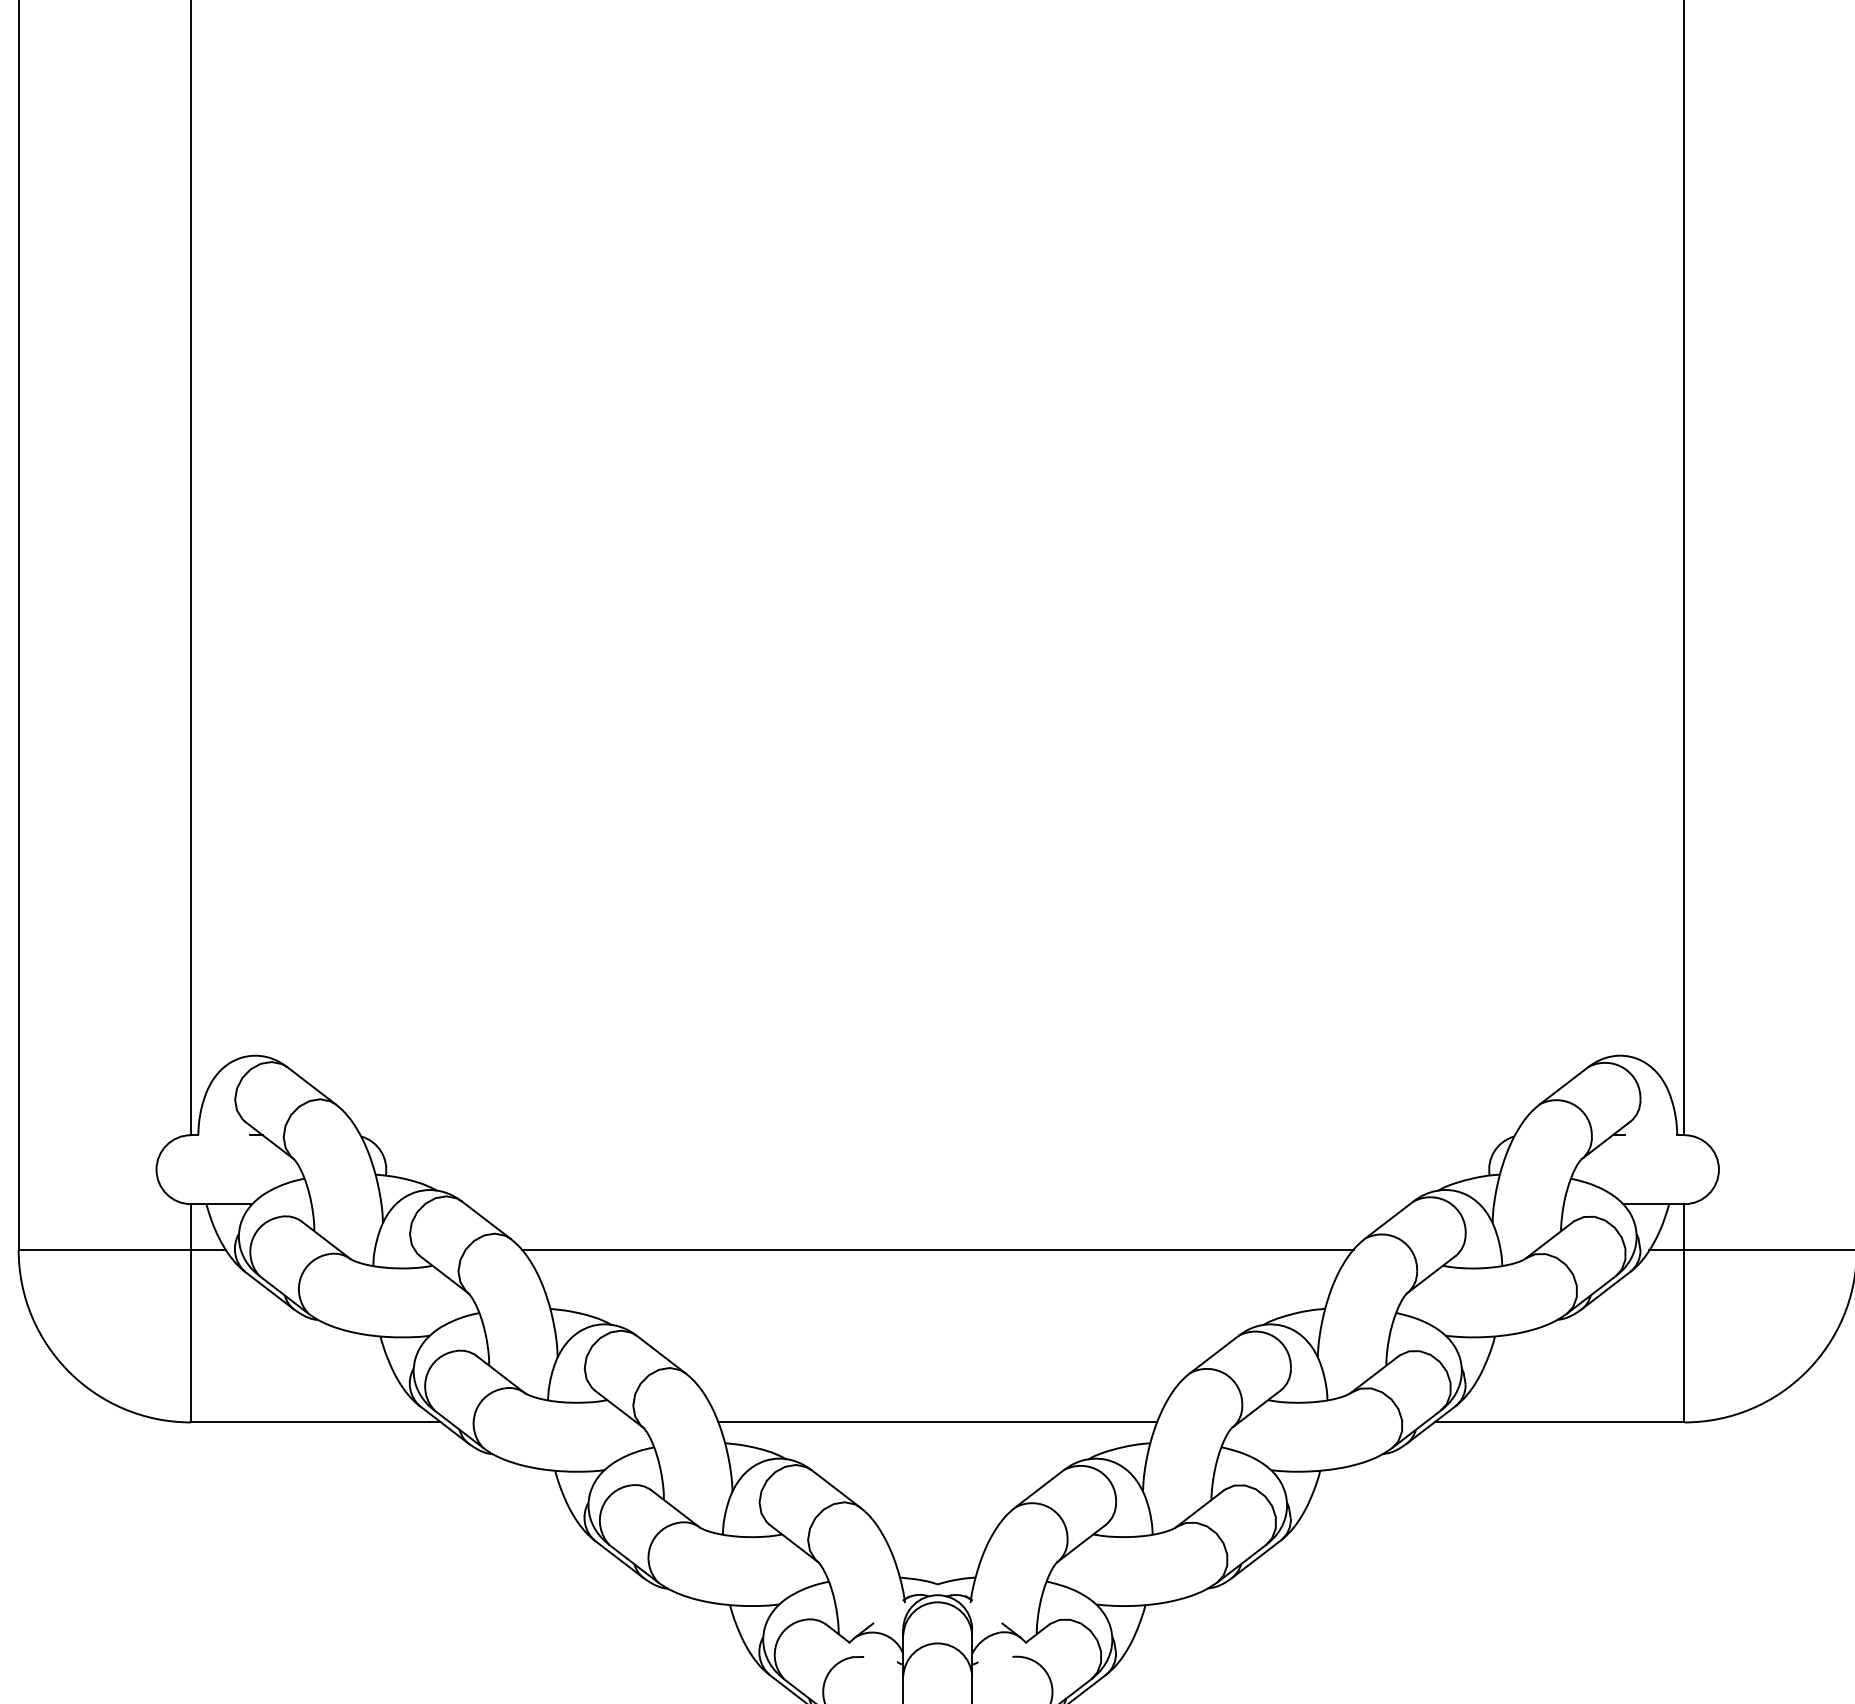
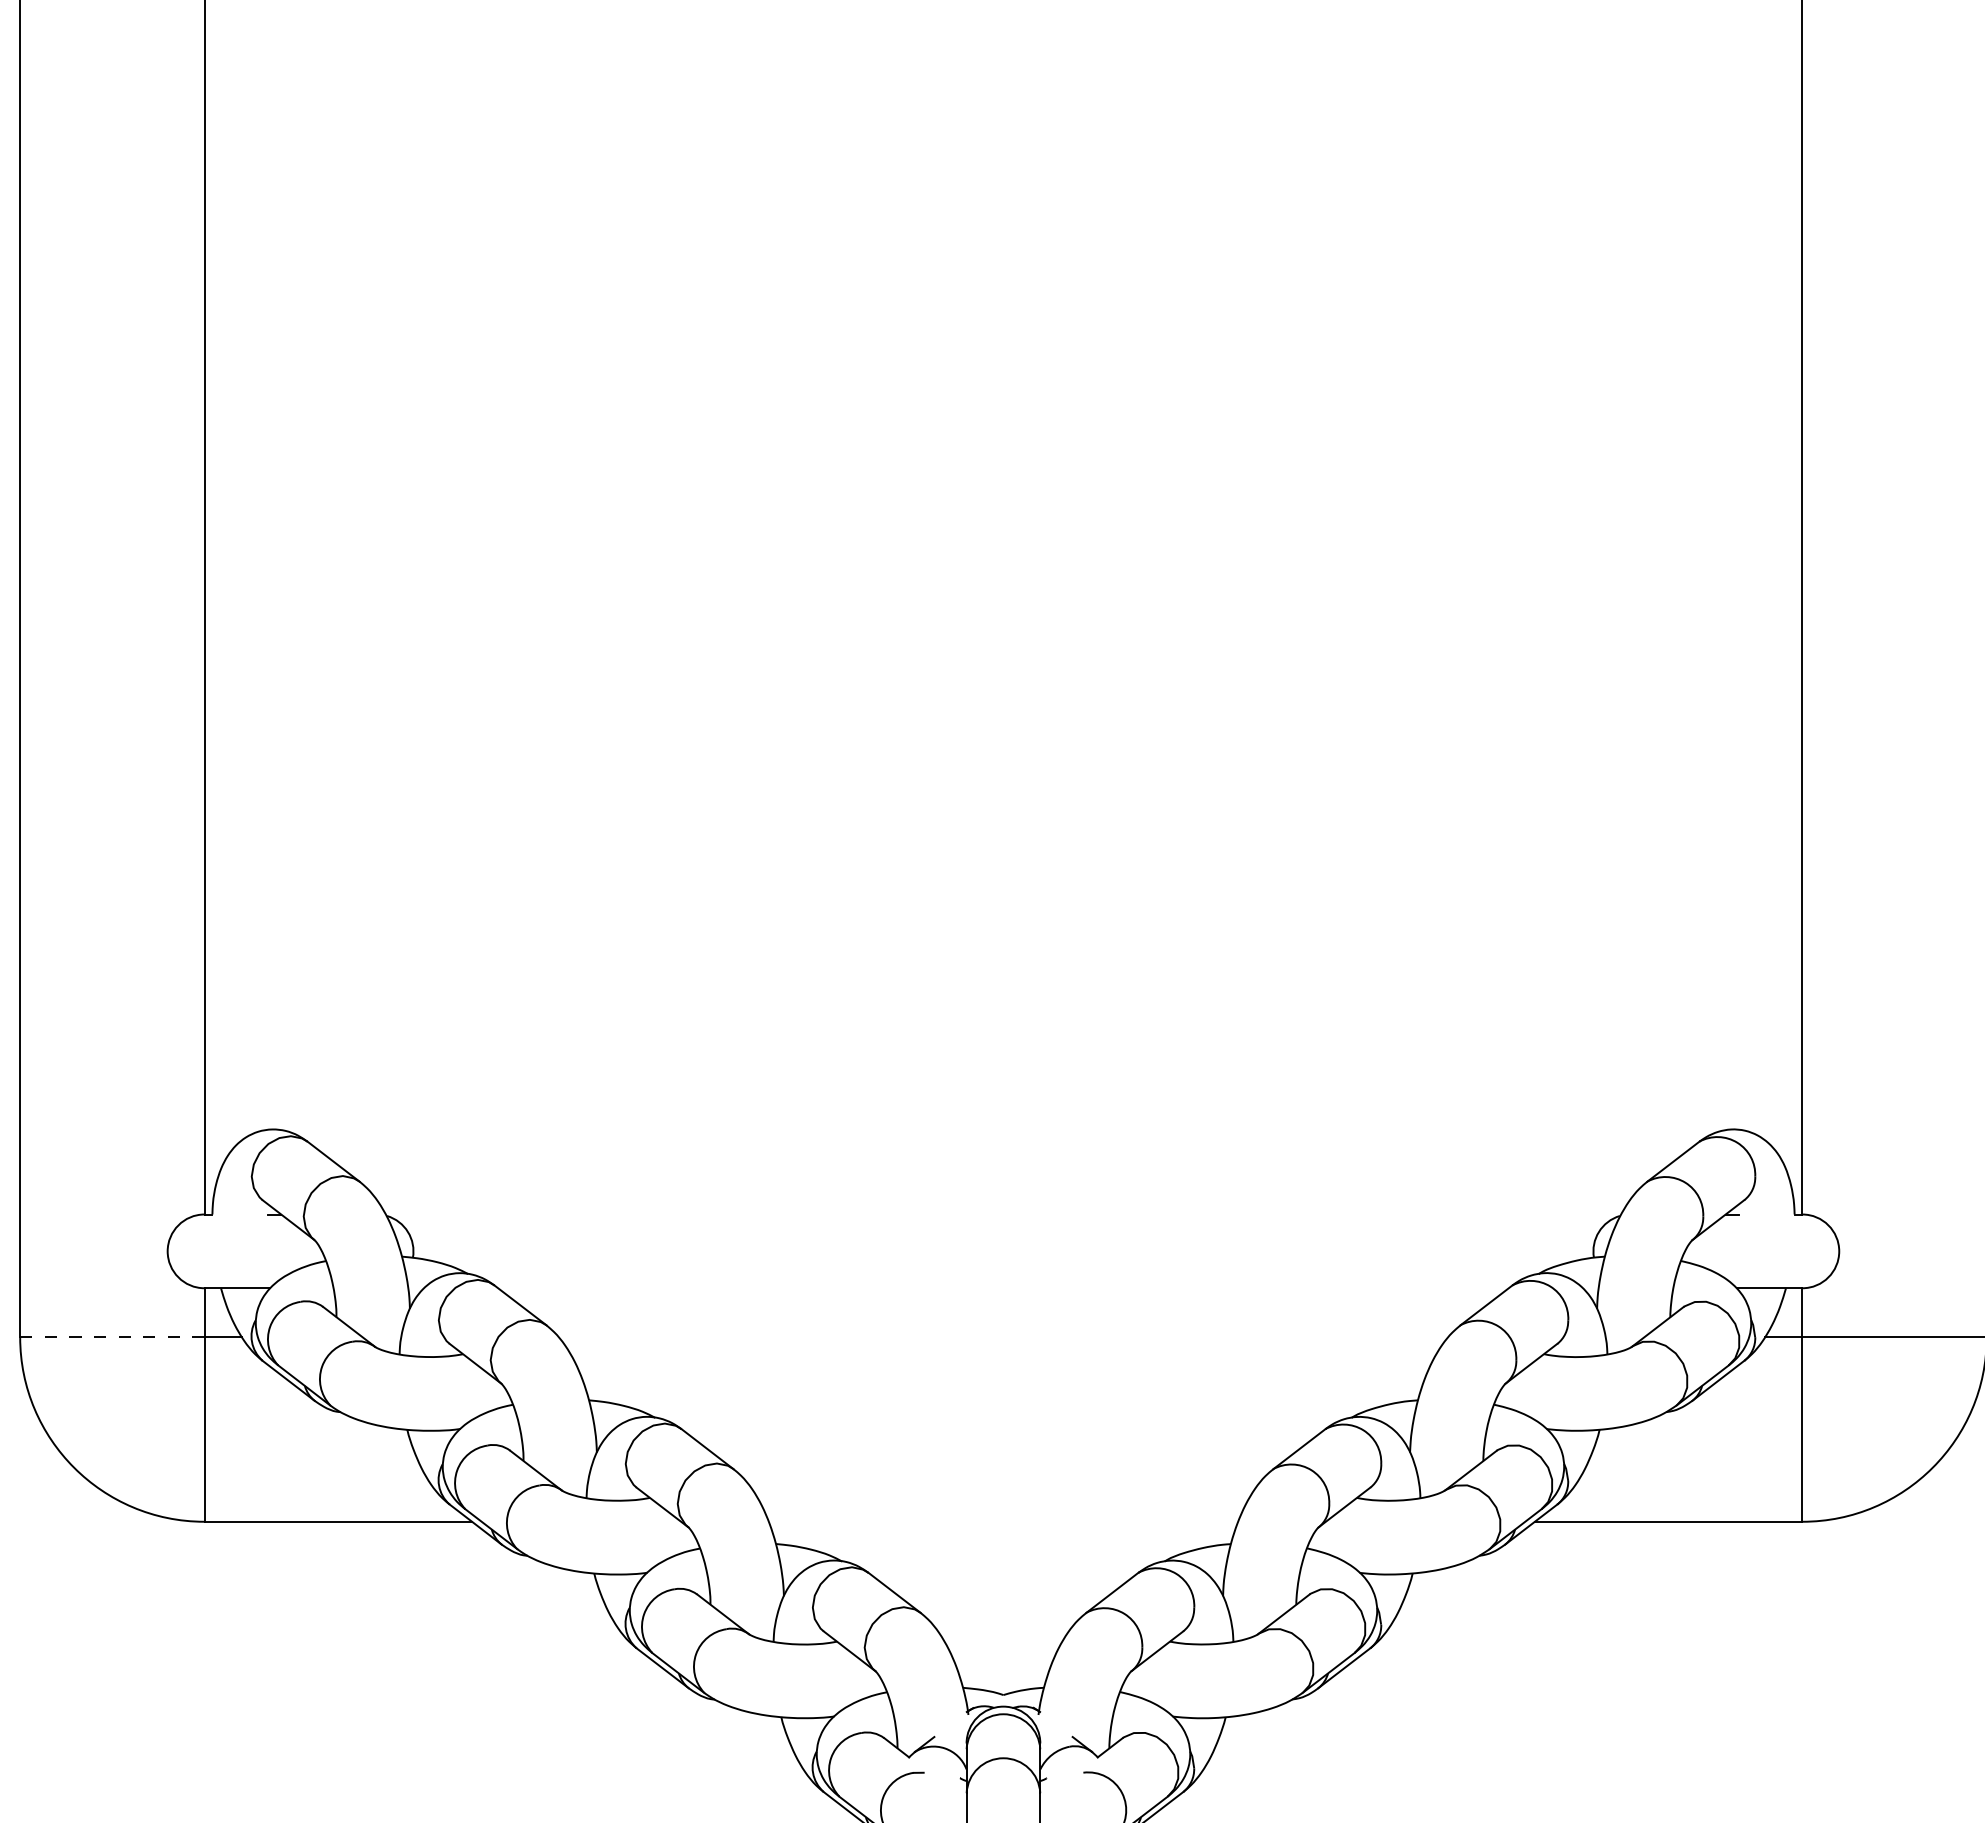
line: (104, 1250) -> (112, 1337), solid -> dashed
line: (937, 1250) -> (1003, 1337), removed
line: (937, 1422) -> (1003, 1521), removed

